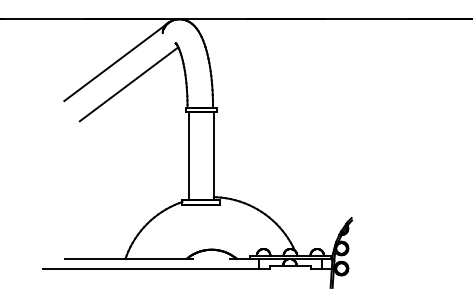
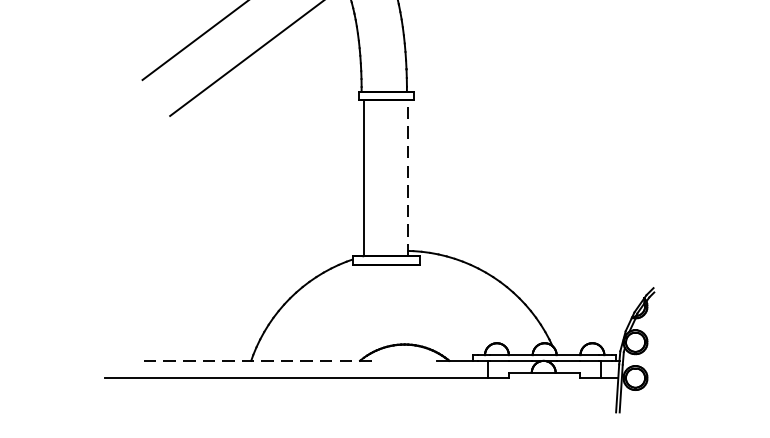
line: (213, 156) -> (407, 178), solid -> dashed
line: (128, 258) -> (256, 360), solid -> dashed

